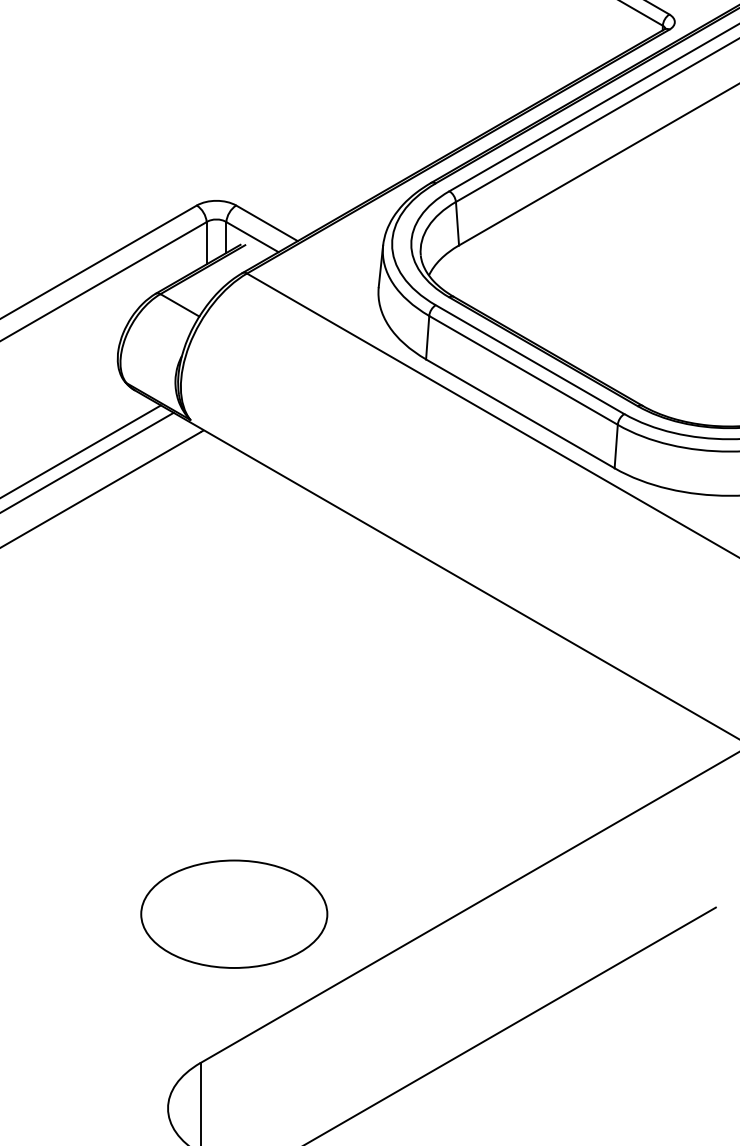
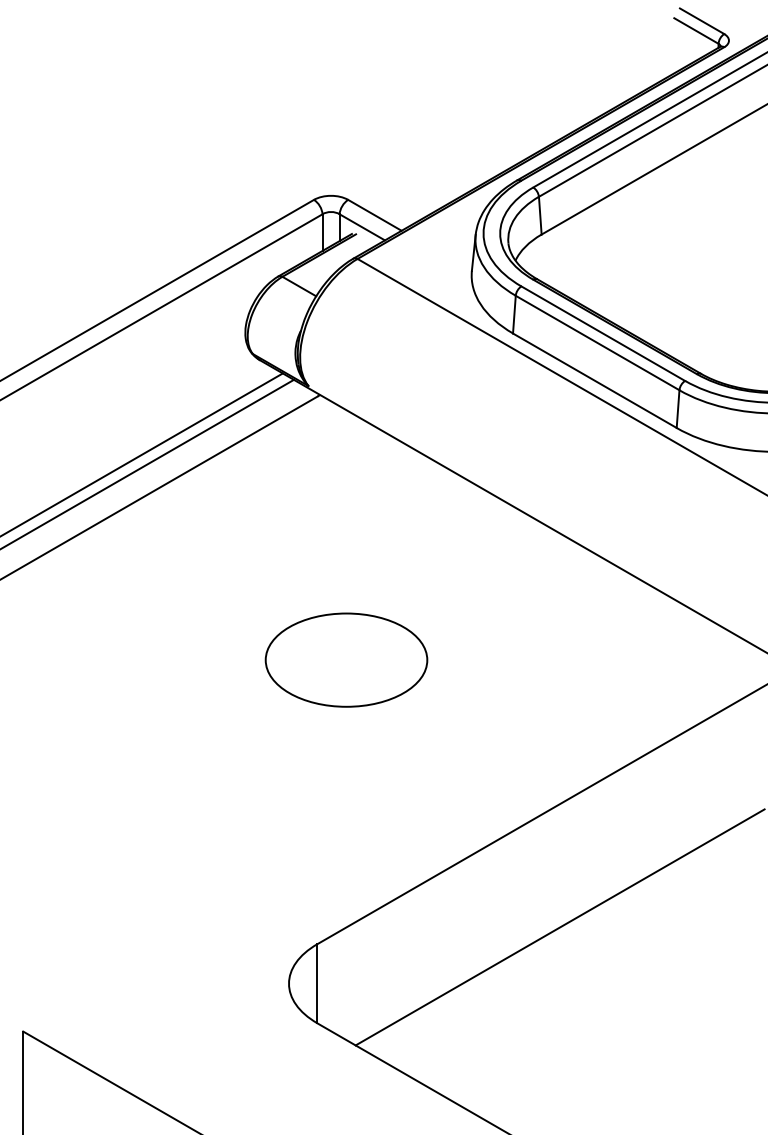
part: (234, 913) -> (346, 659), moved

